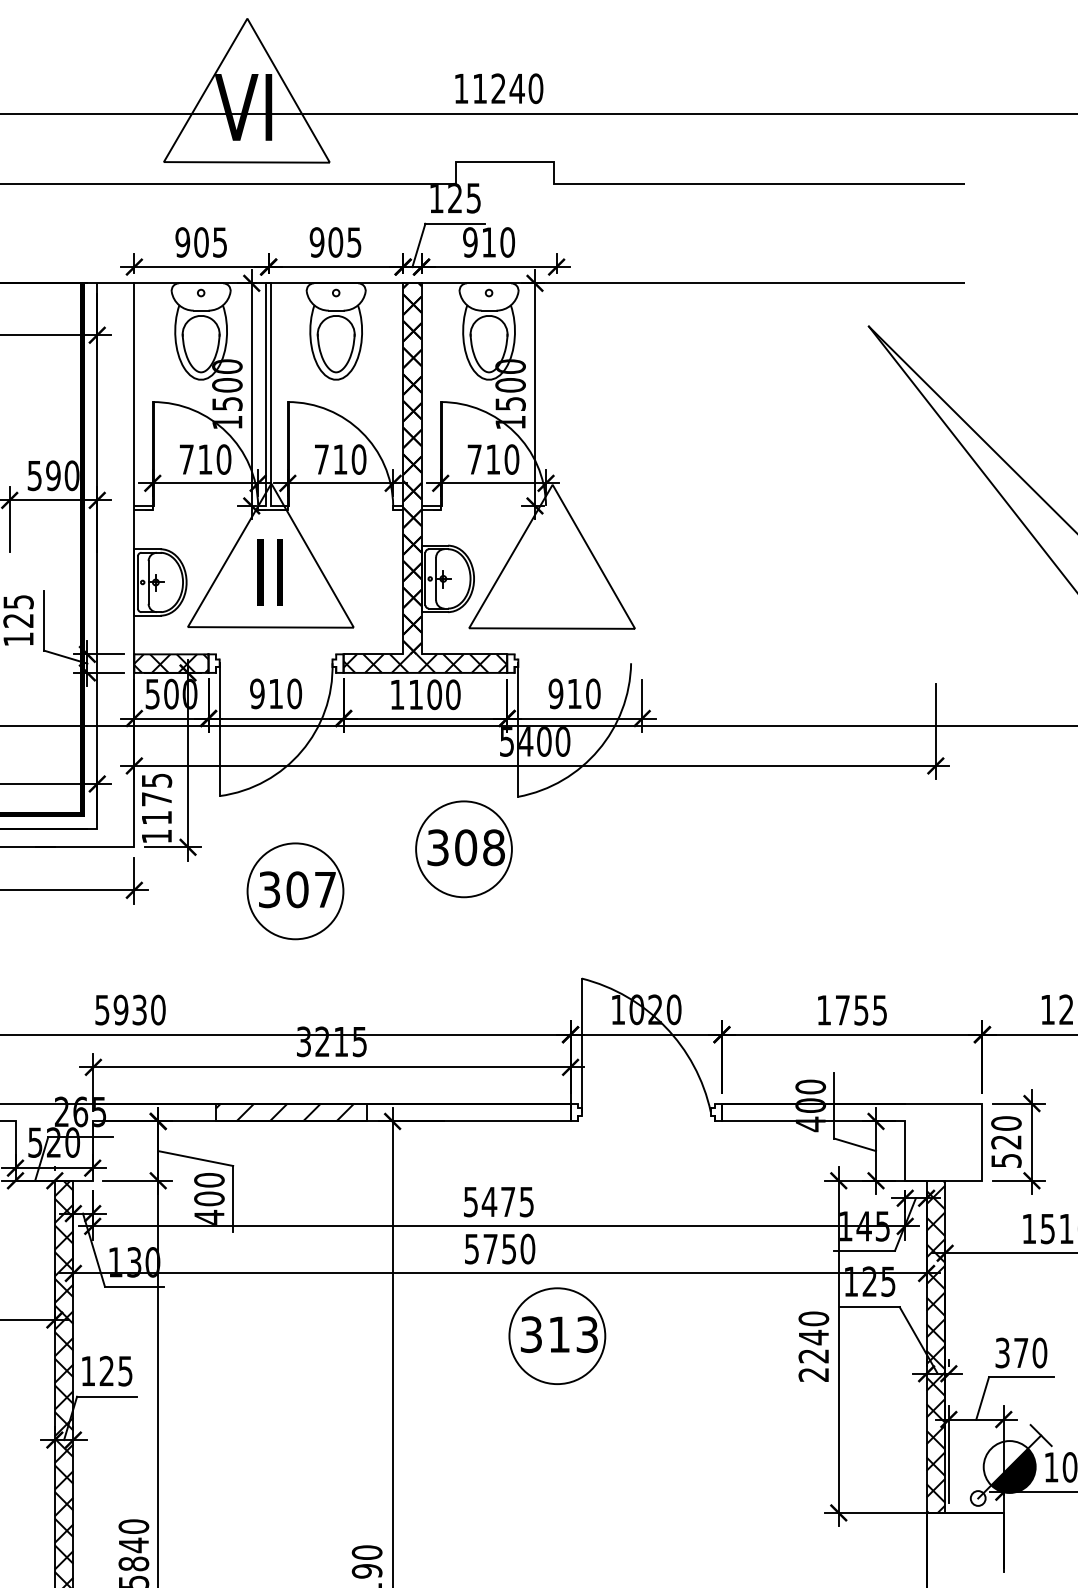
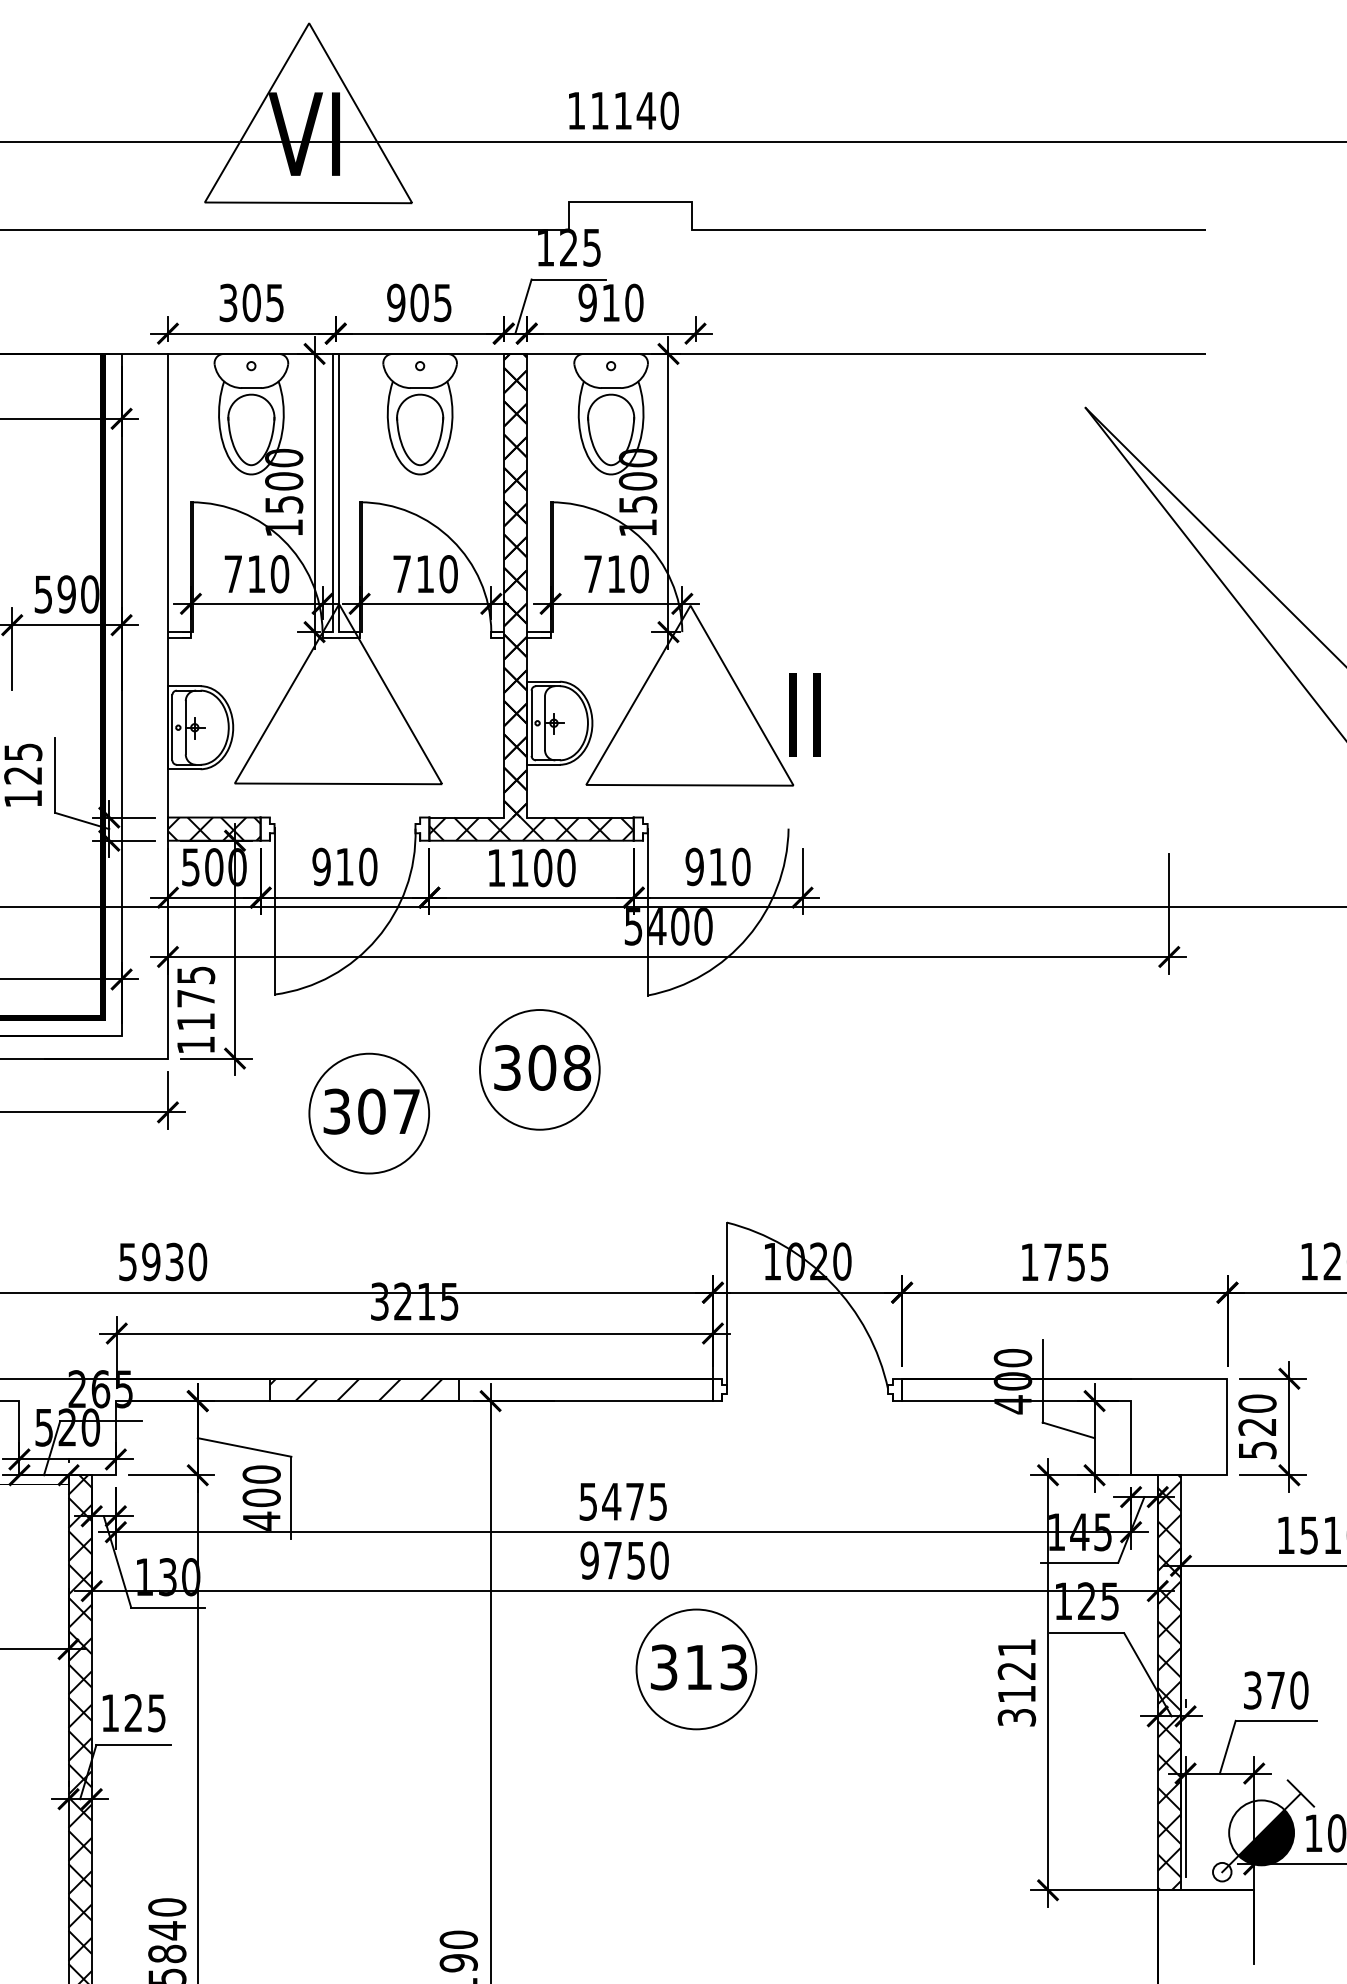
text: (498, 88) -> (622, 110), 11240 -> 11140
text: (182, 242) -> (228, 302), 905 -> 305
text: (269, 572) -> (804, 715), moved
part: (463, 849) -> (539, 1070), moved
text: (471, 1248) -> (589, 1559), 5750 -> 9750
text: (813, 1346) -> (1016, 1682), 2240 -> 3121

